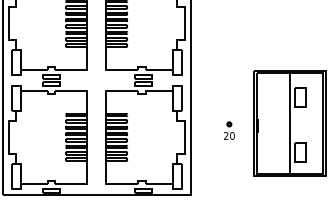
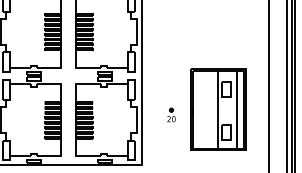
line: (314, 123) -> (237, 109), added

